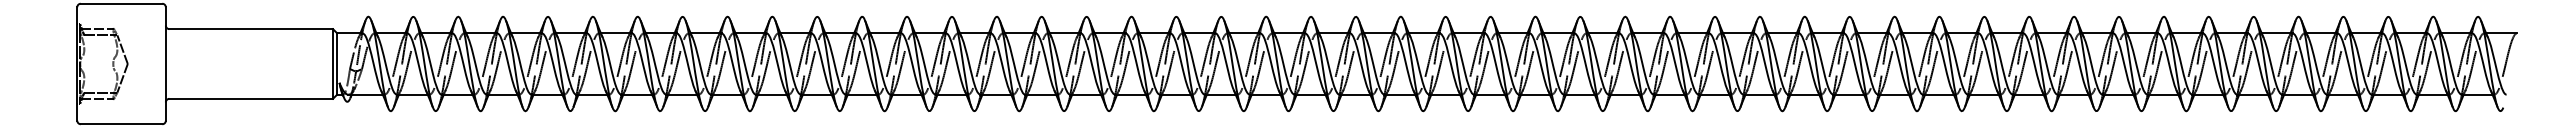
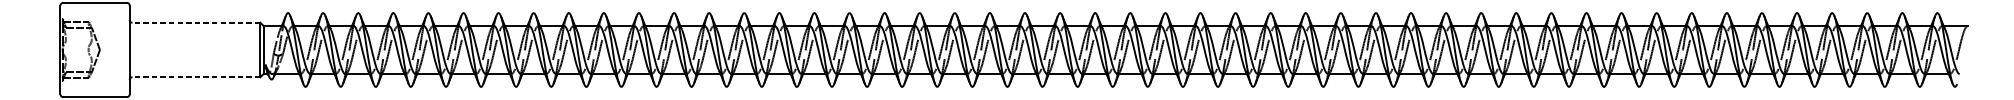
line: (251, 29) -> (196, 23), solid -> dashed
line: (251, 98) -> (196, 76), solid -> dashed

